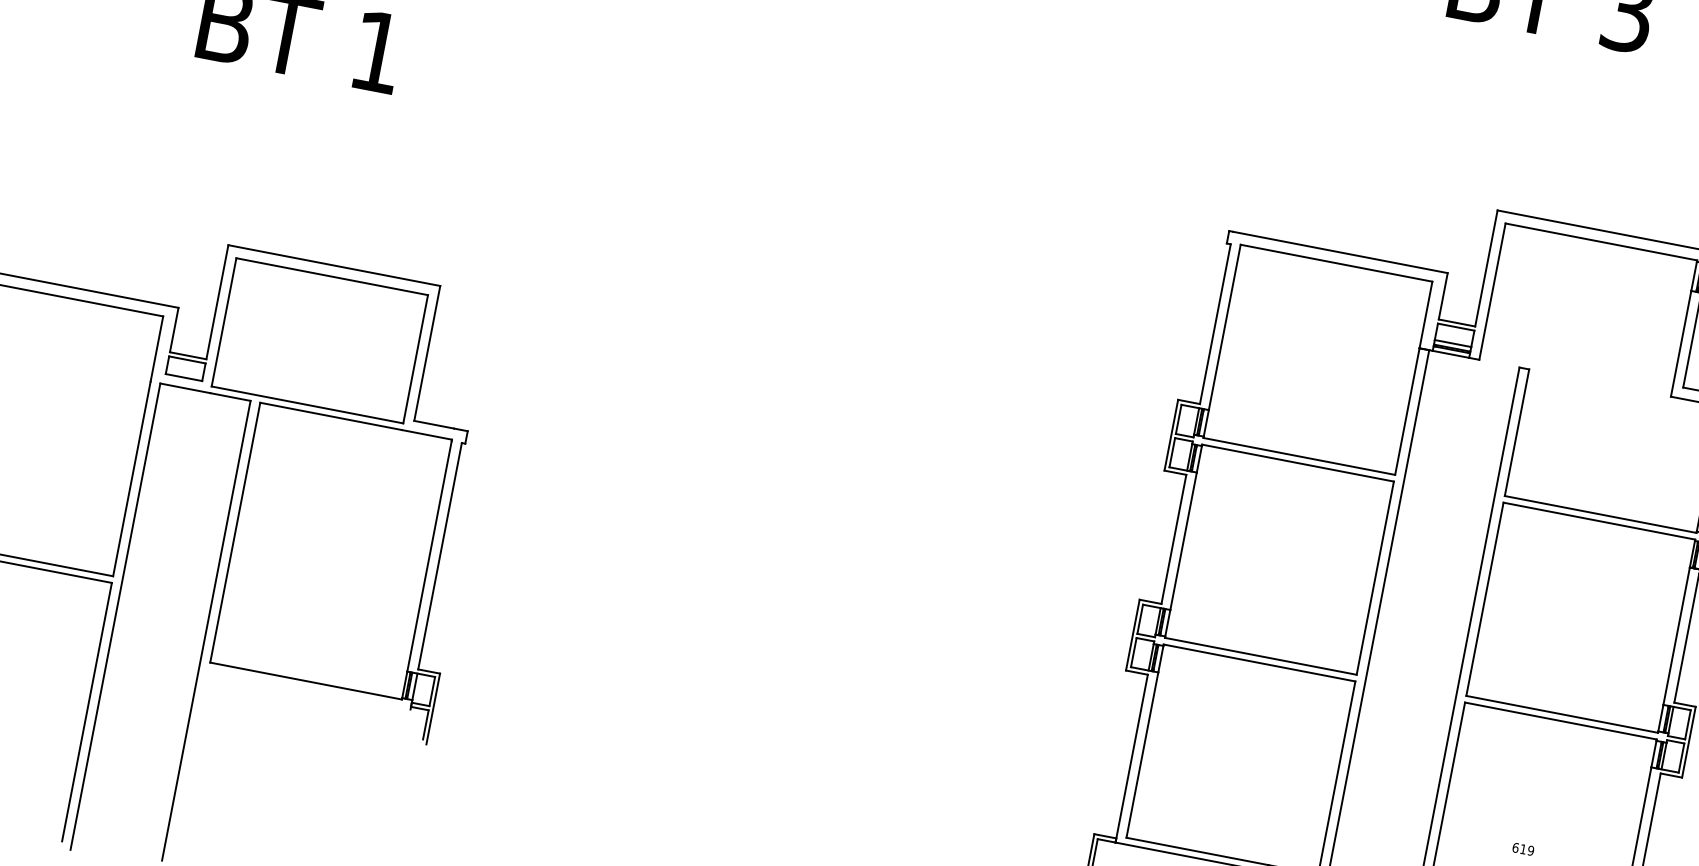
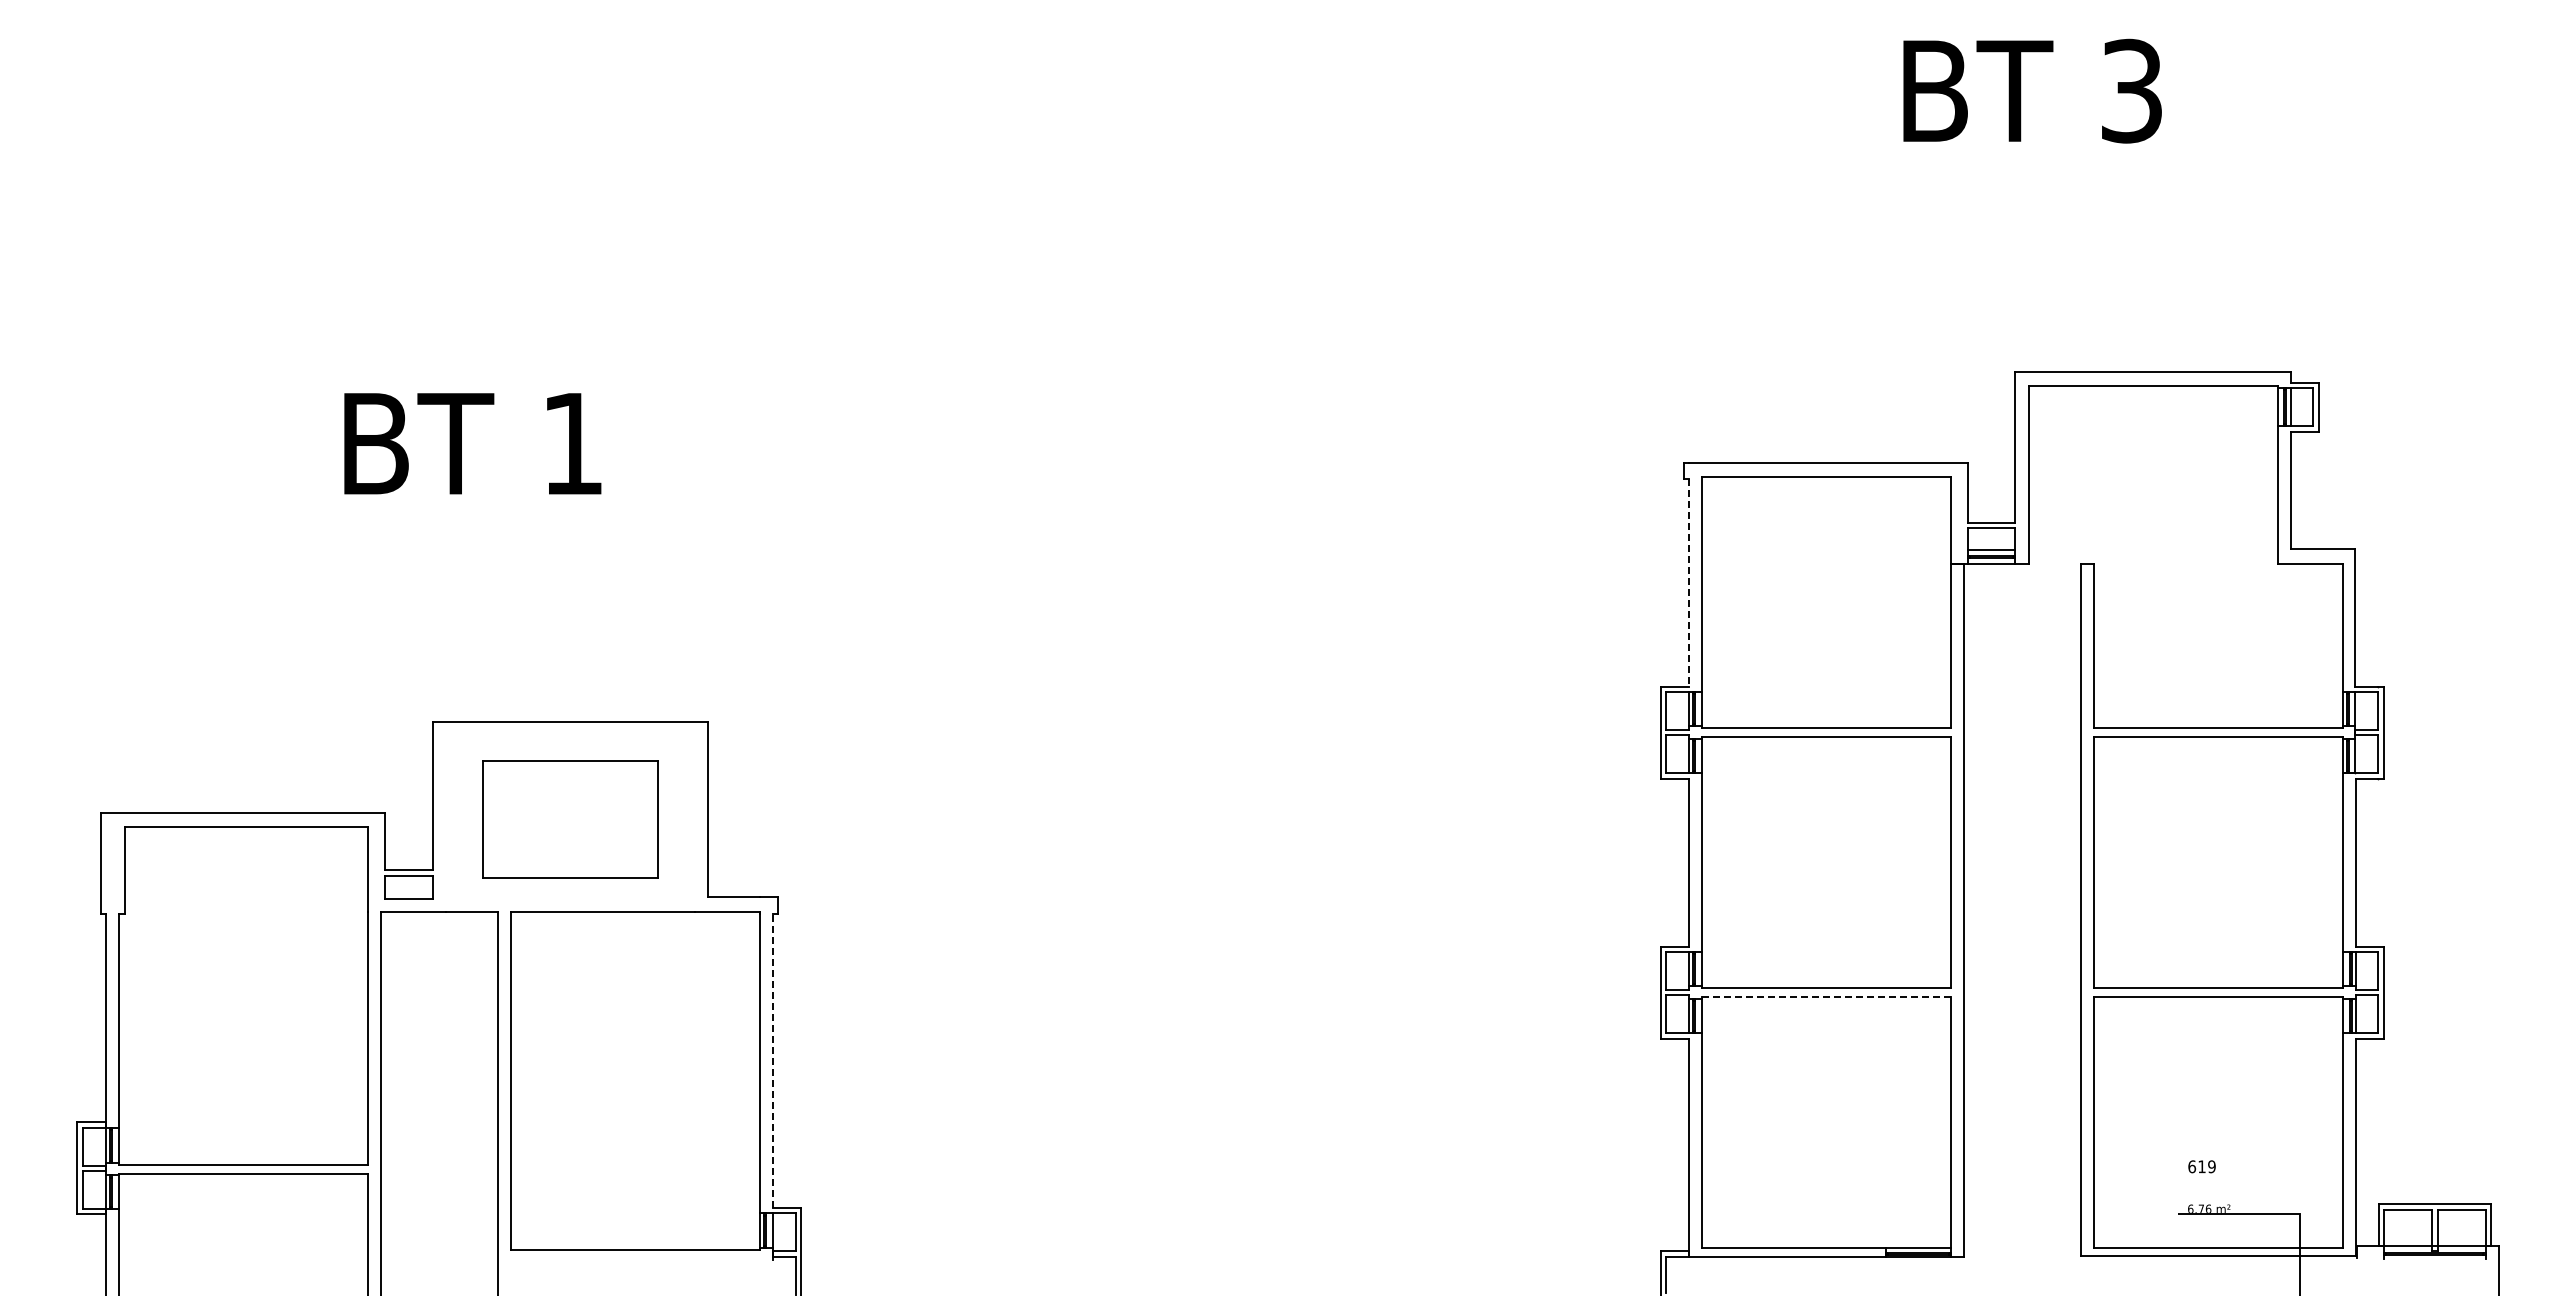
line: (1215, 324) -> (1689, 582), solid -> dashed
part: (320, 340) -> (570, 819), size x0.7
line: (440, 556) -> (773, 1060), solid -> dashed
line: (1259, 662) -> (1826, 996), solid -> dashed

